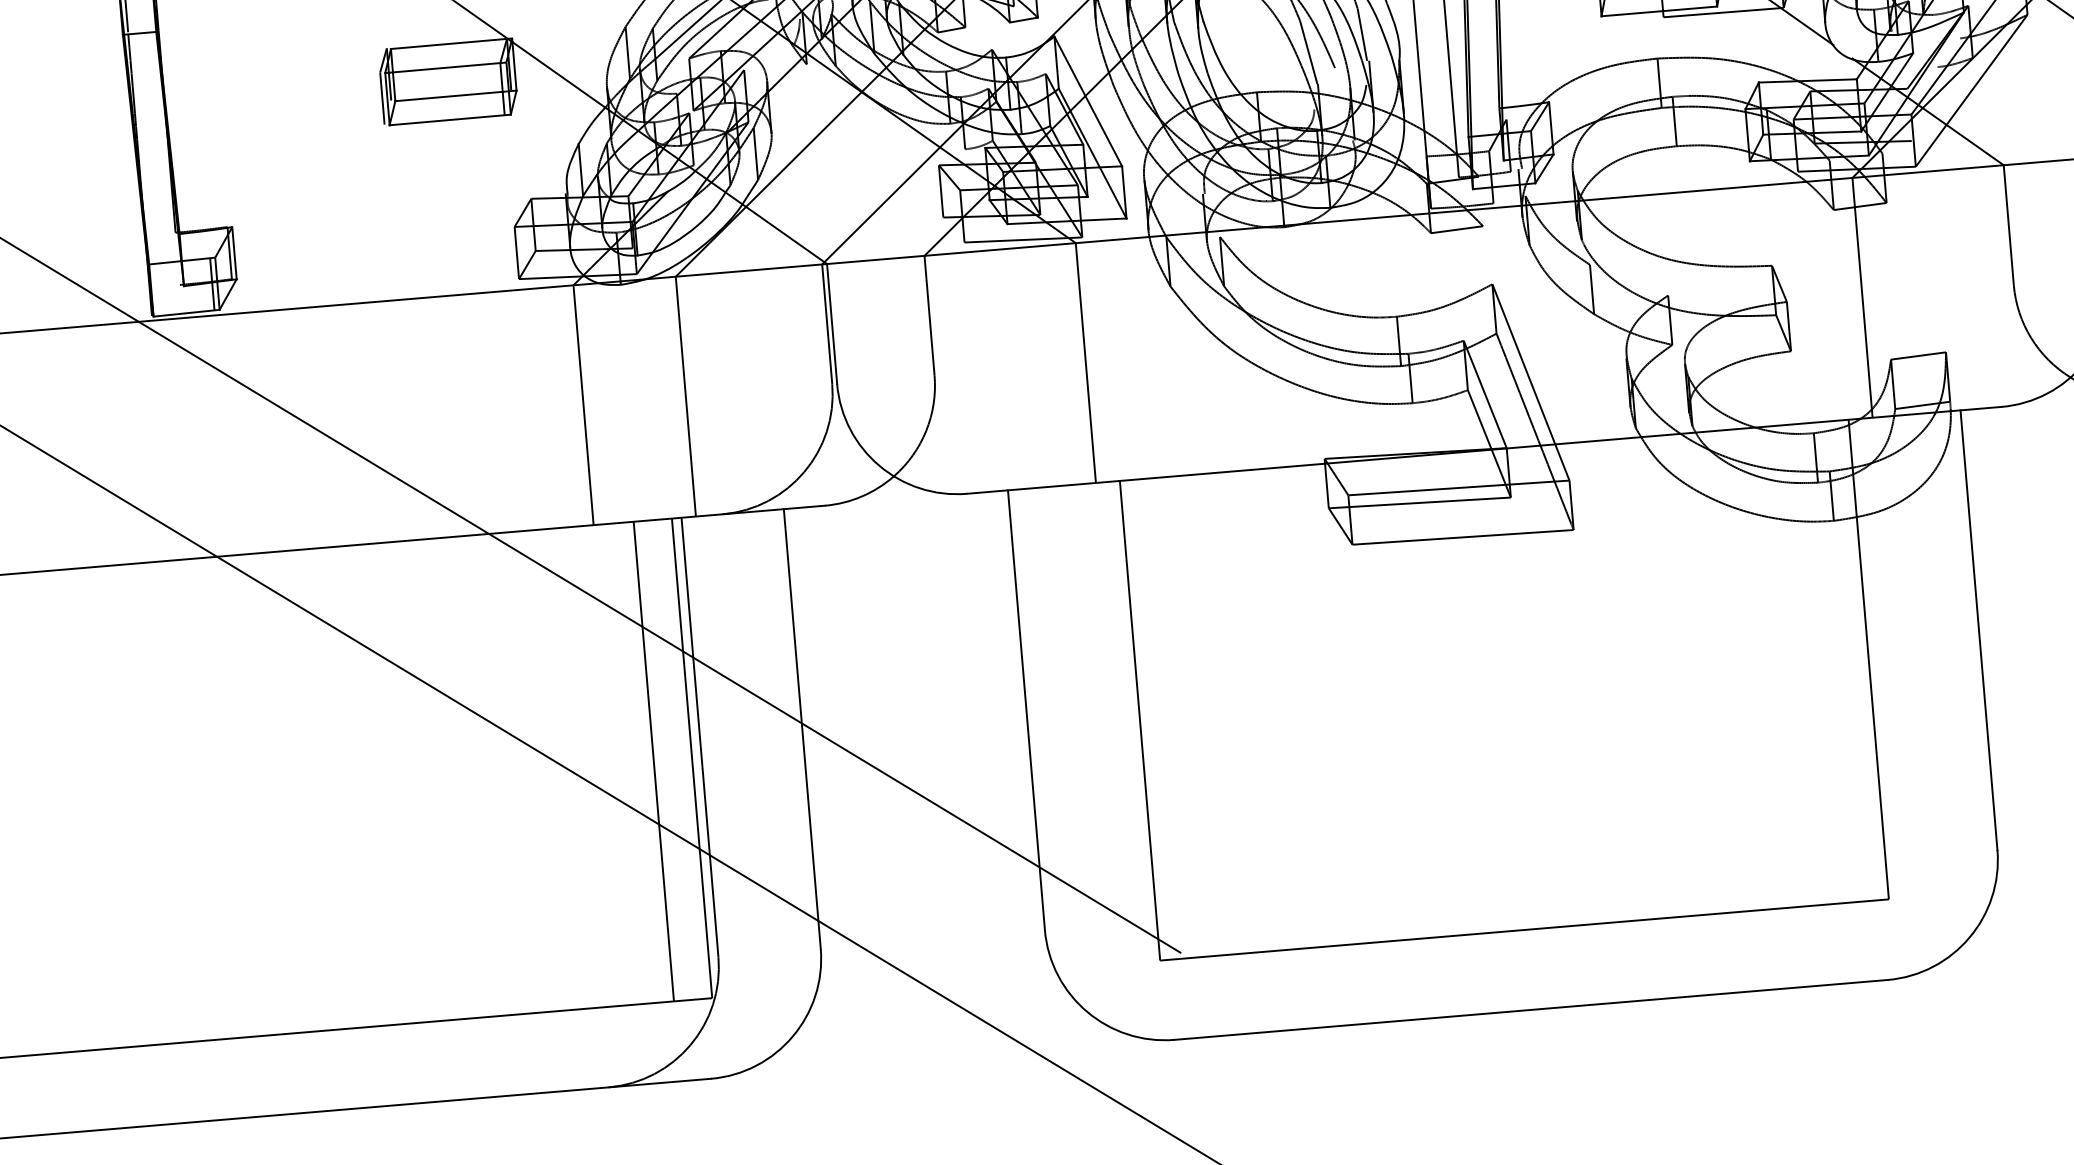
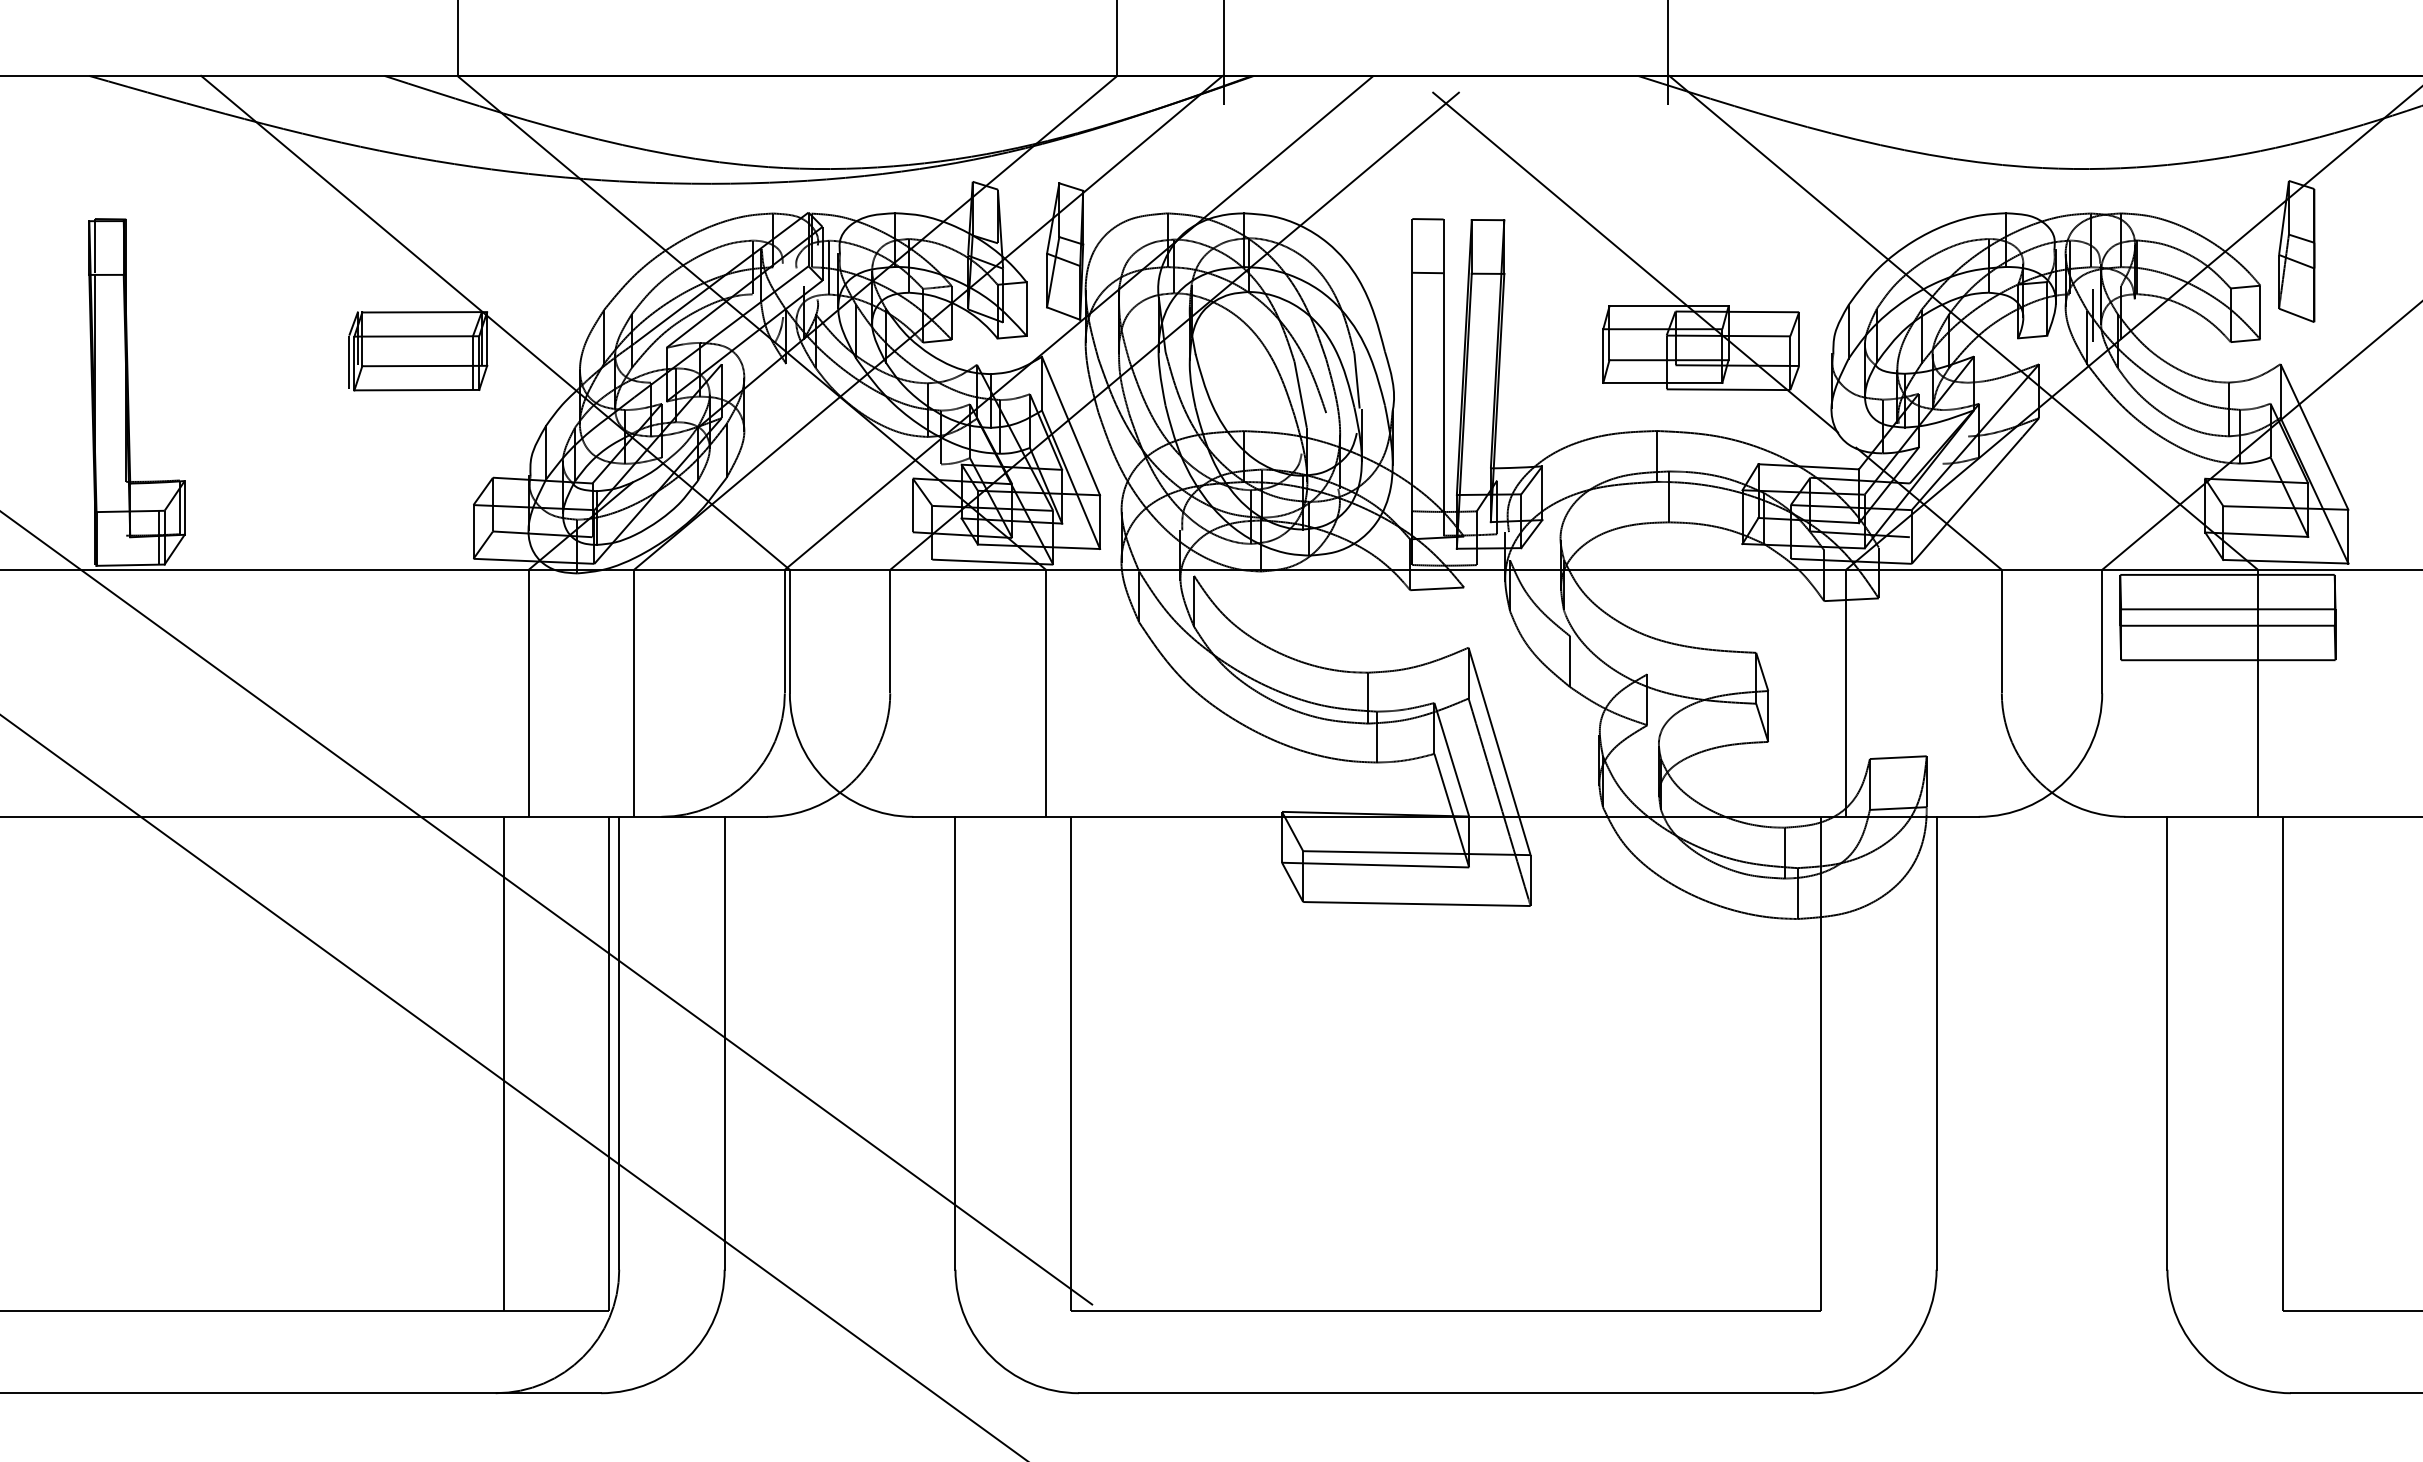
line: (653, 761) -> (503, 1063), moved

